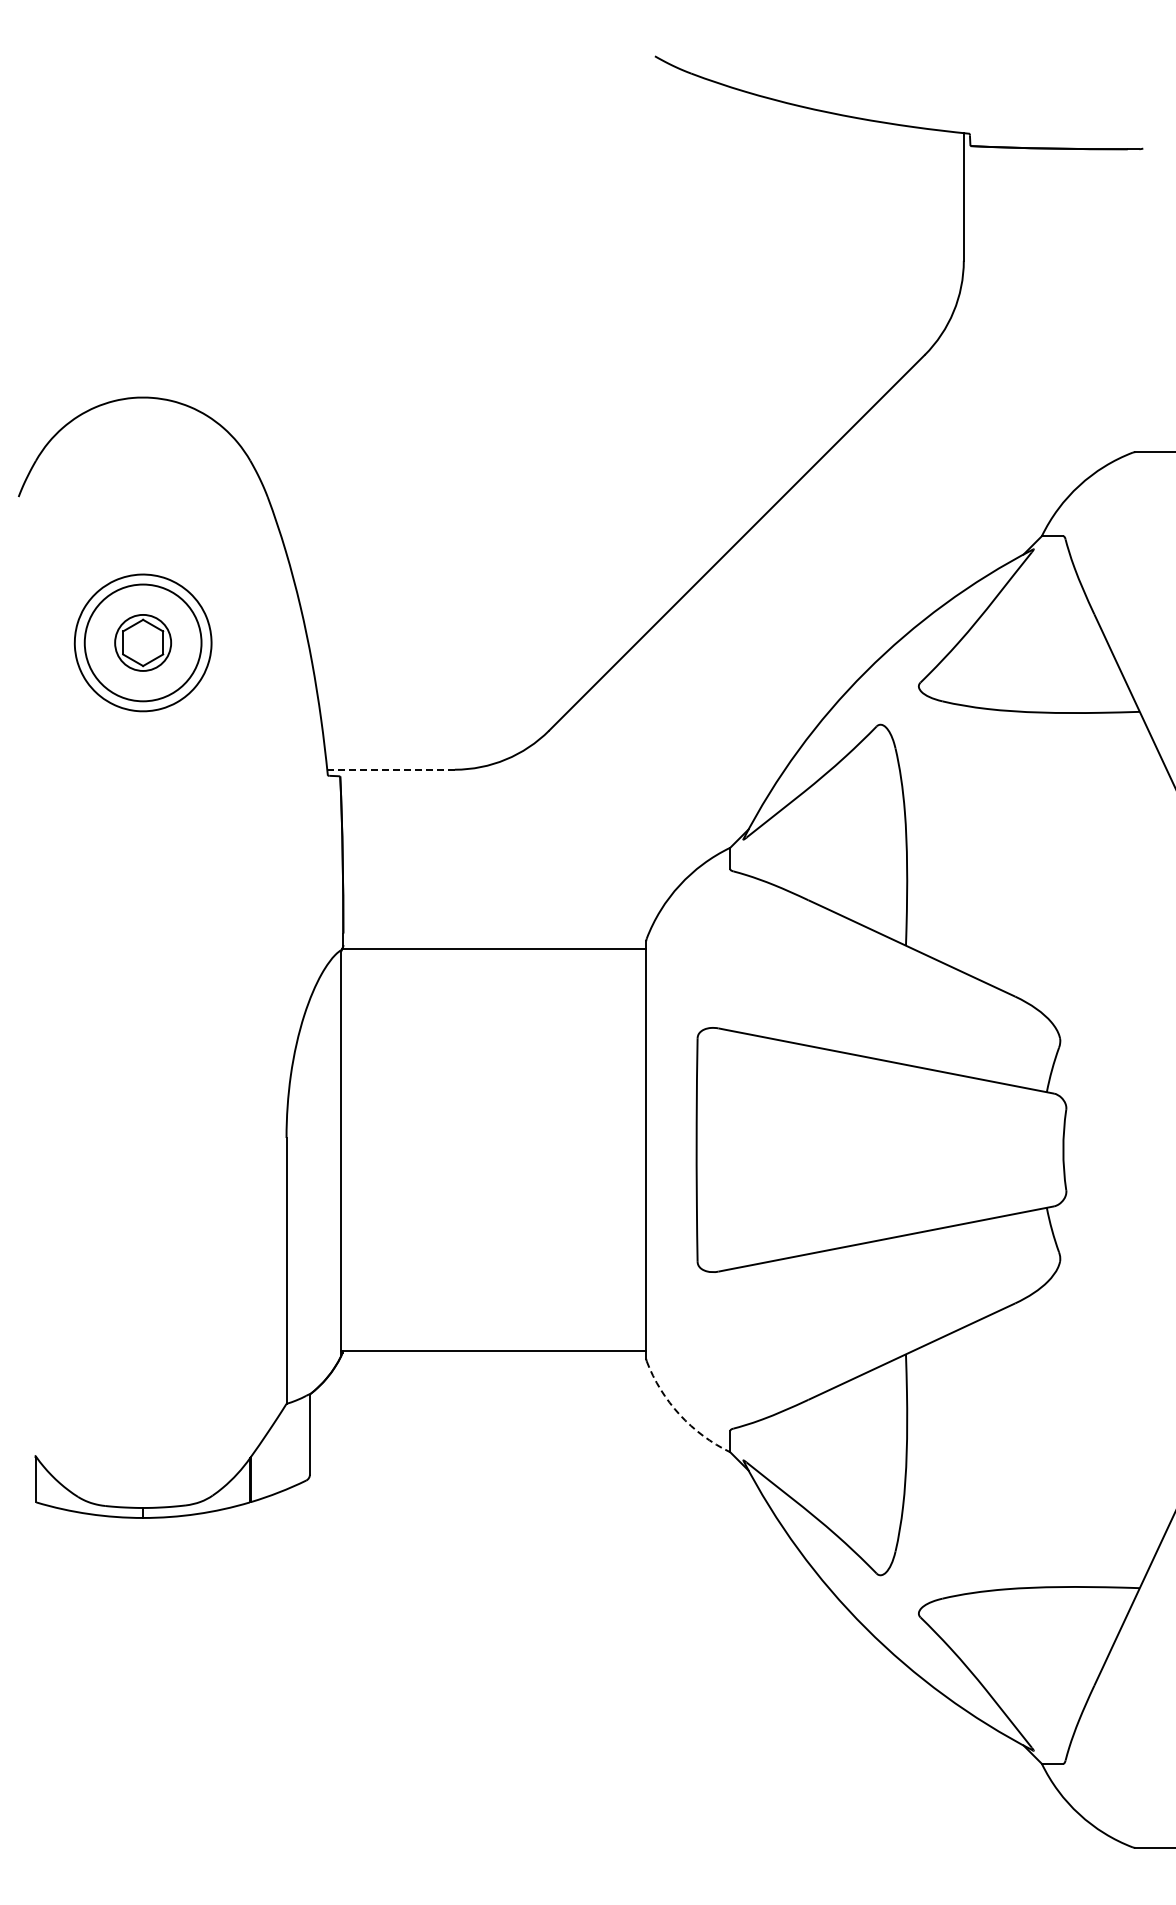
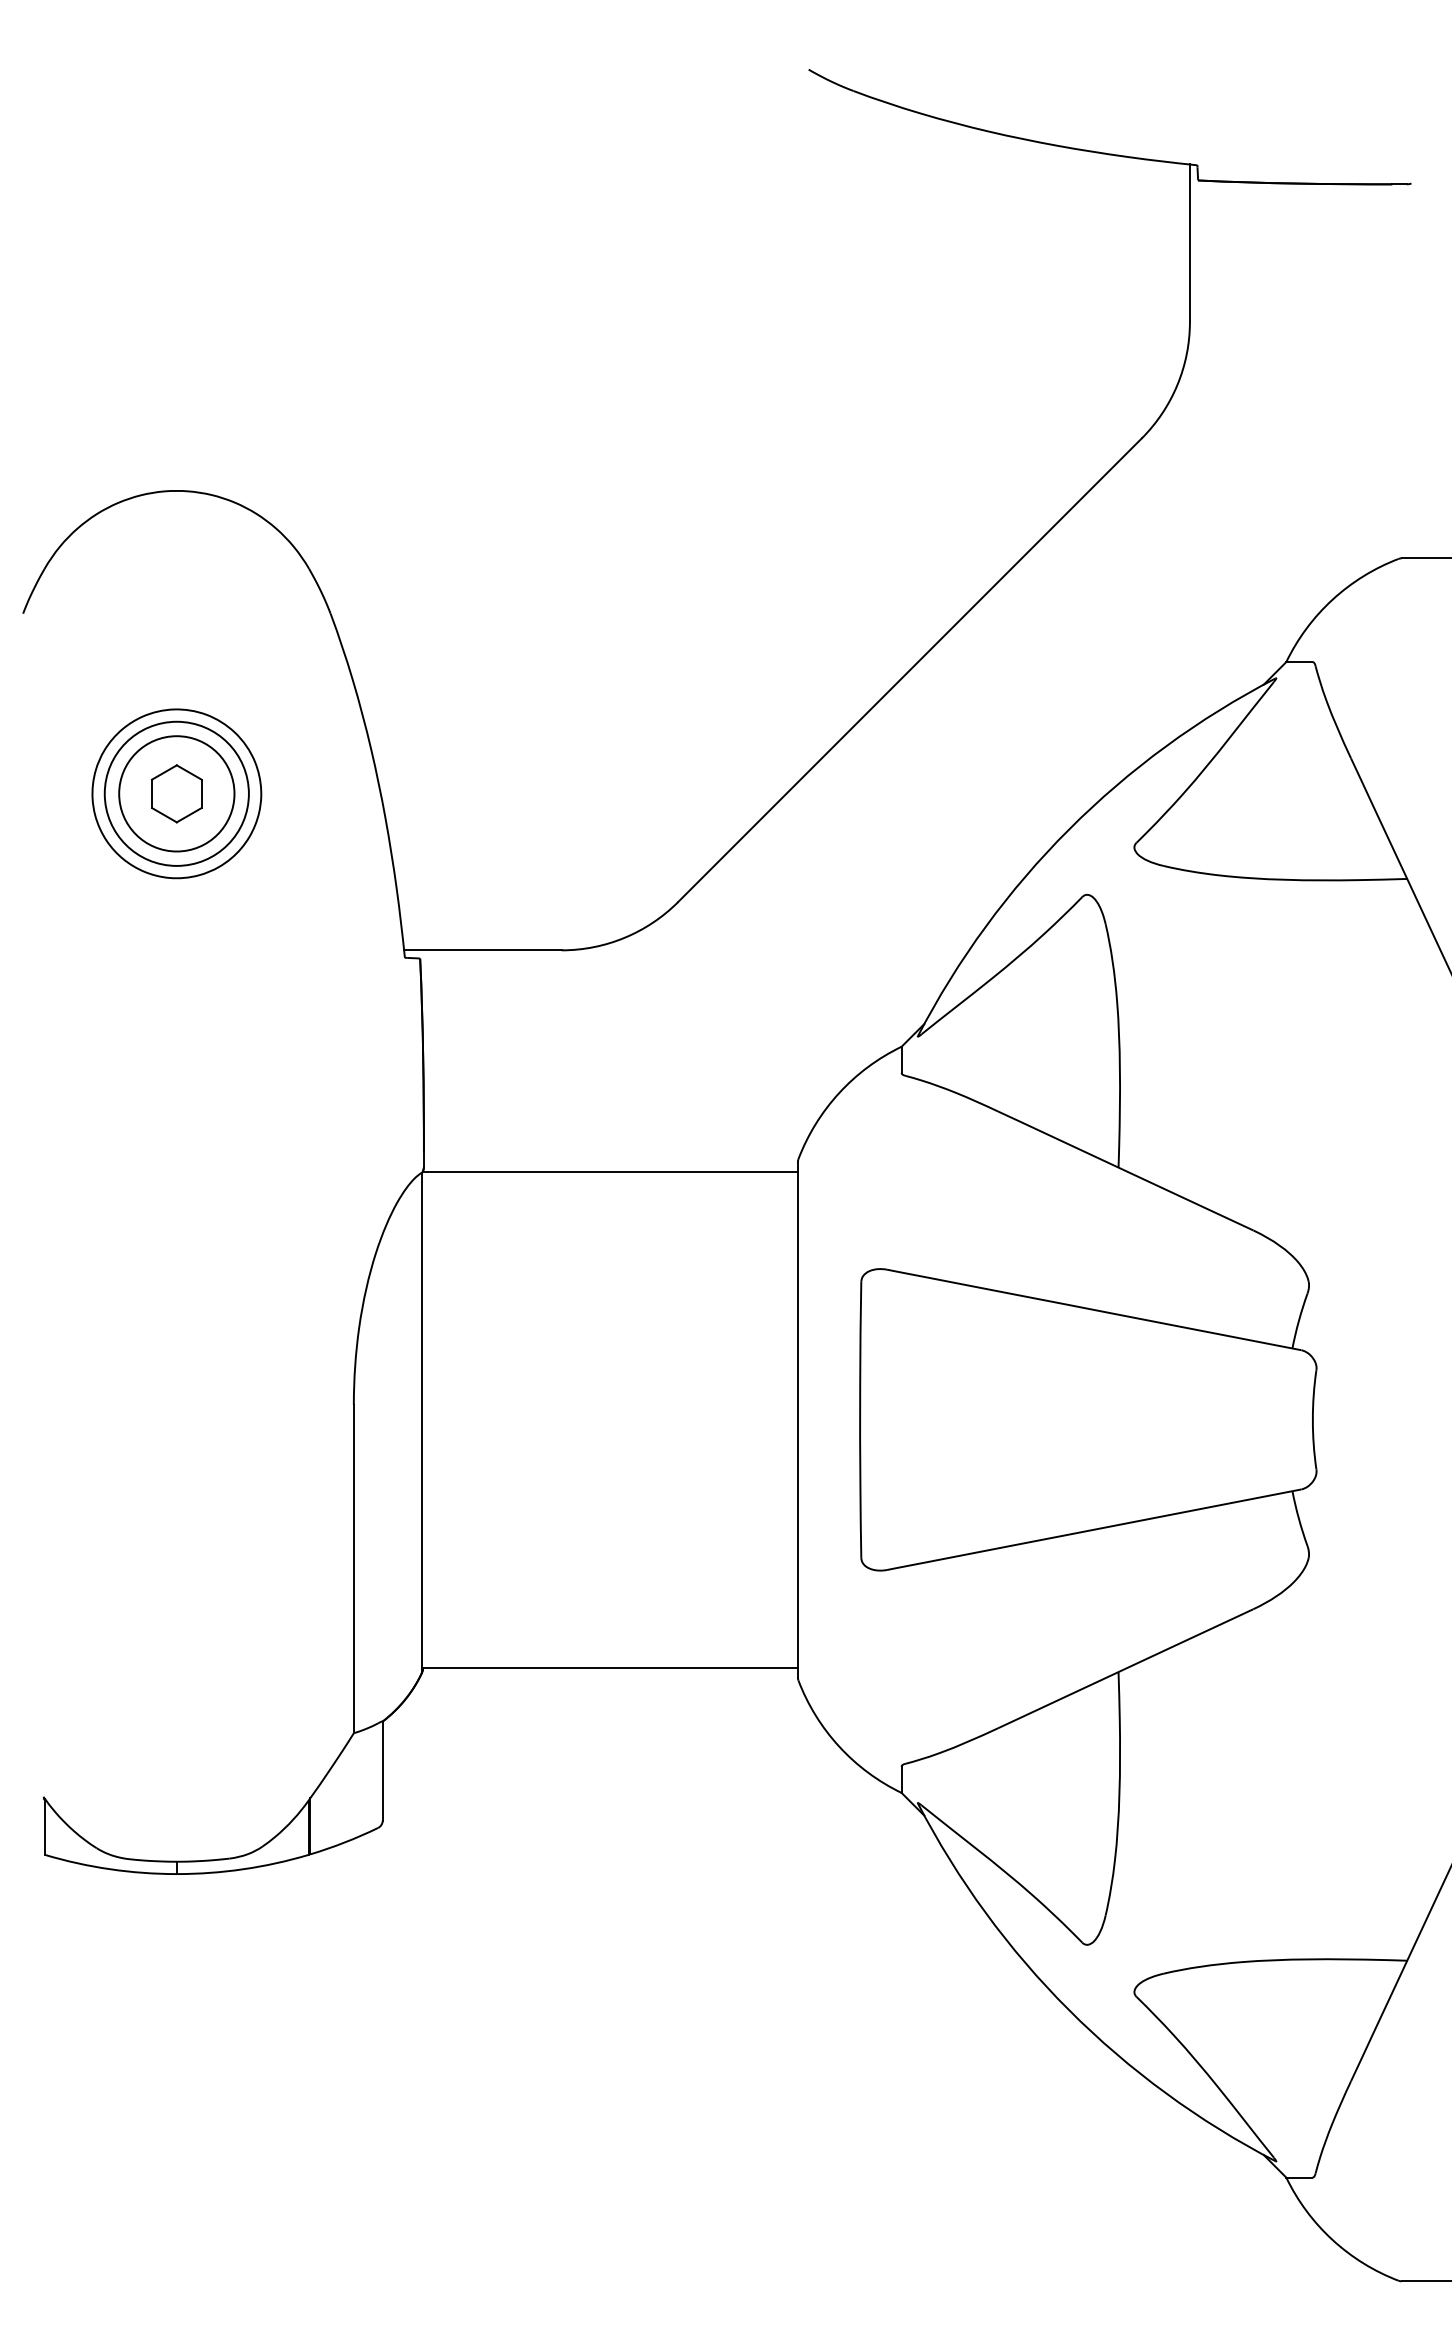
circle: (142, 642) -> (176, 793), size x1.67
line: (391, 769) -> (483, 950), dashed -> solid
arc: (679, 1414) -> (838, 1746), dashed -> solid

